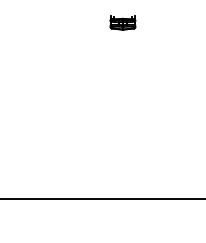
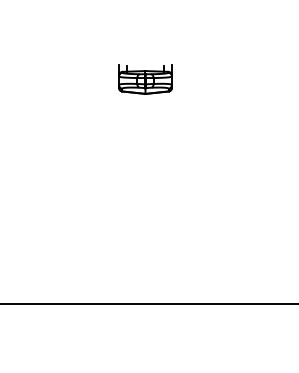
part: (122, 22) -> (145, 79), size x1.67

